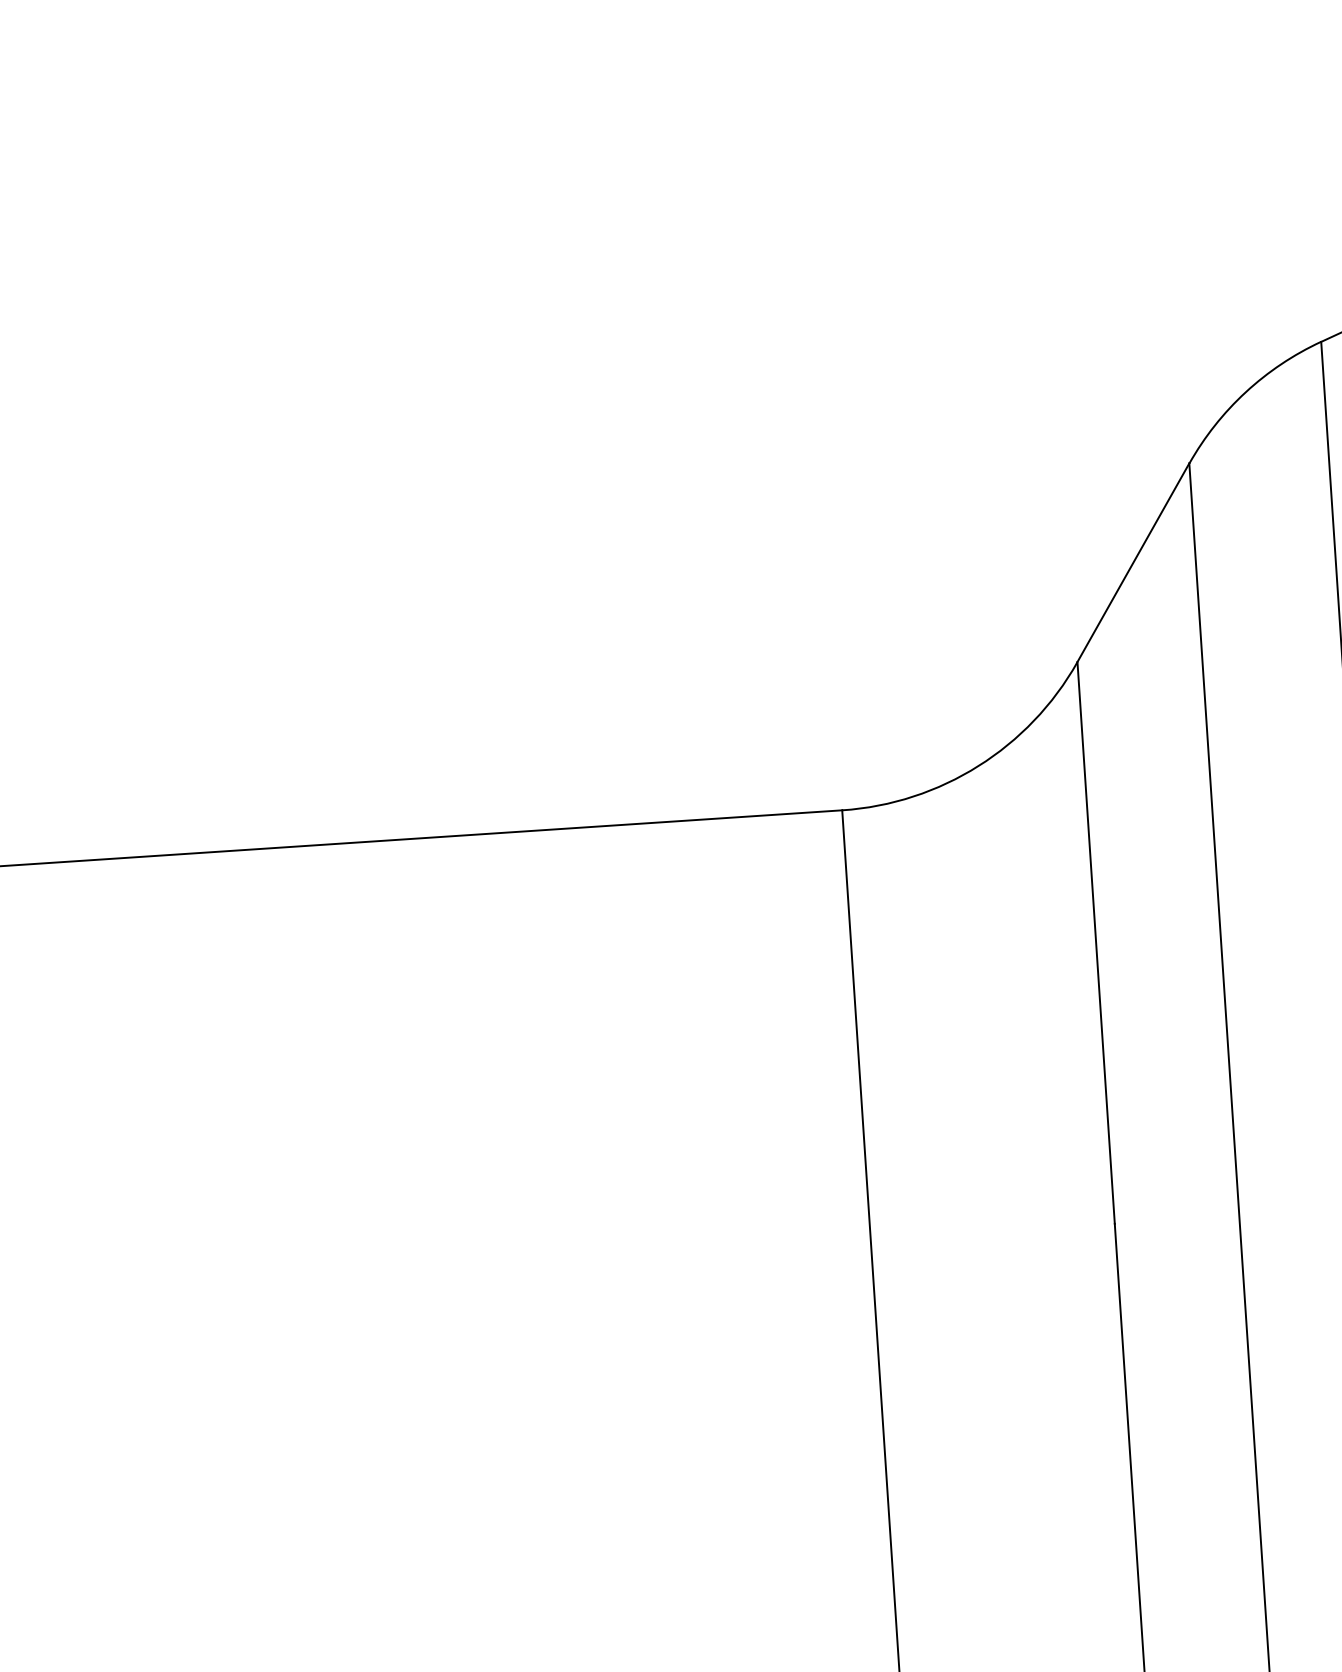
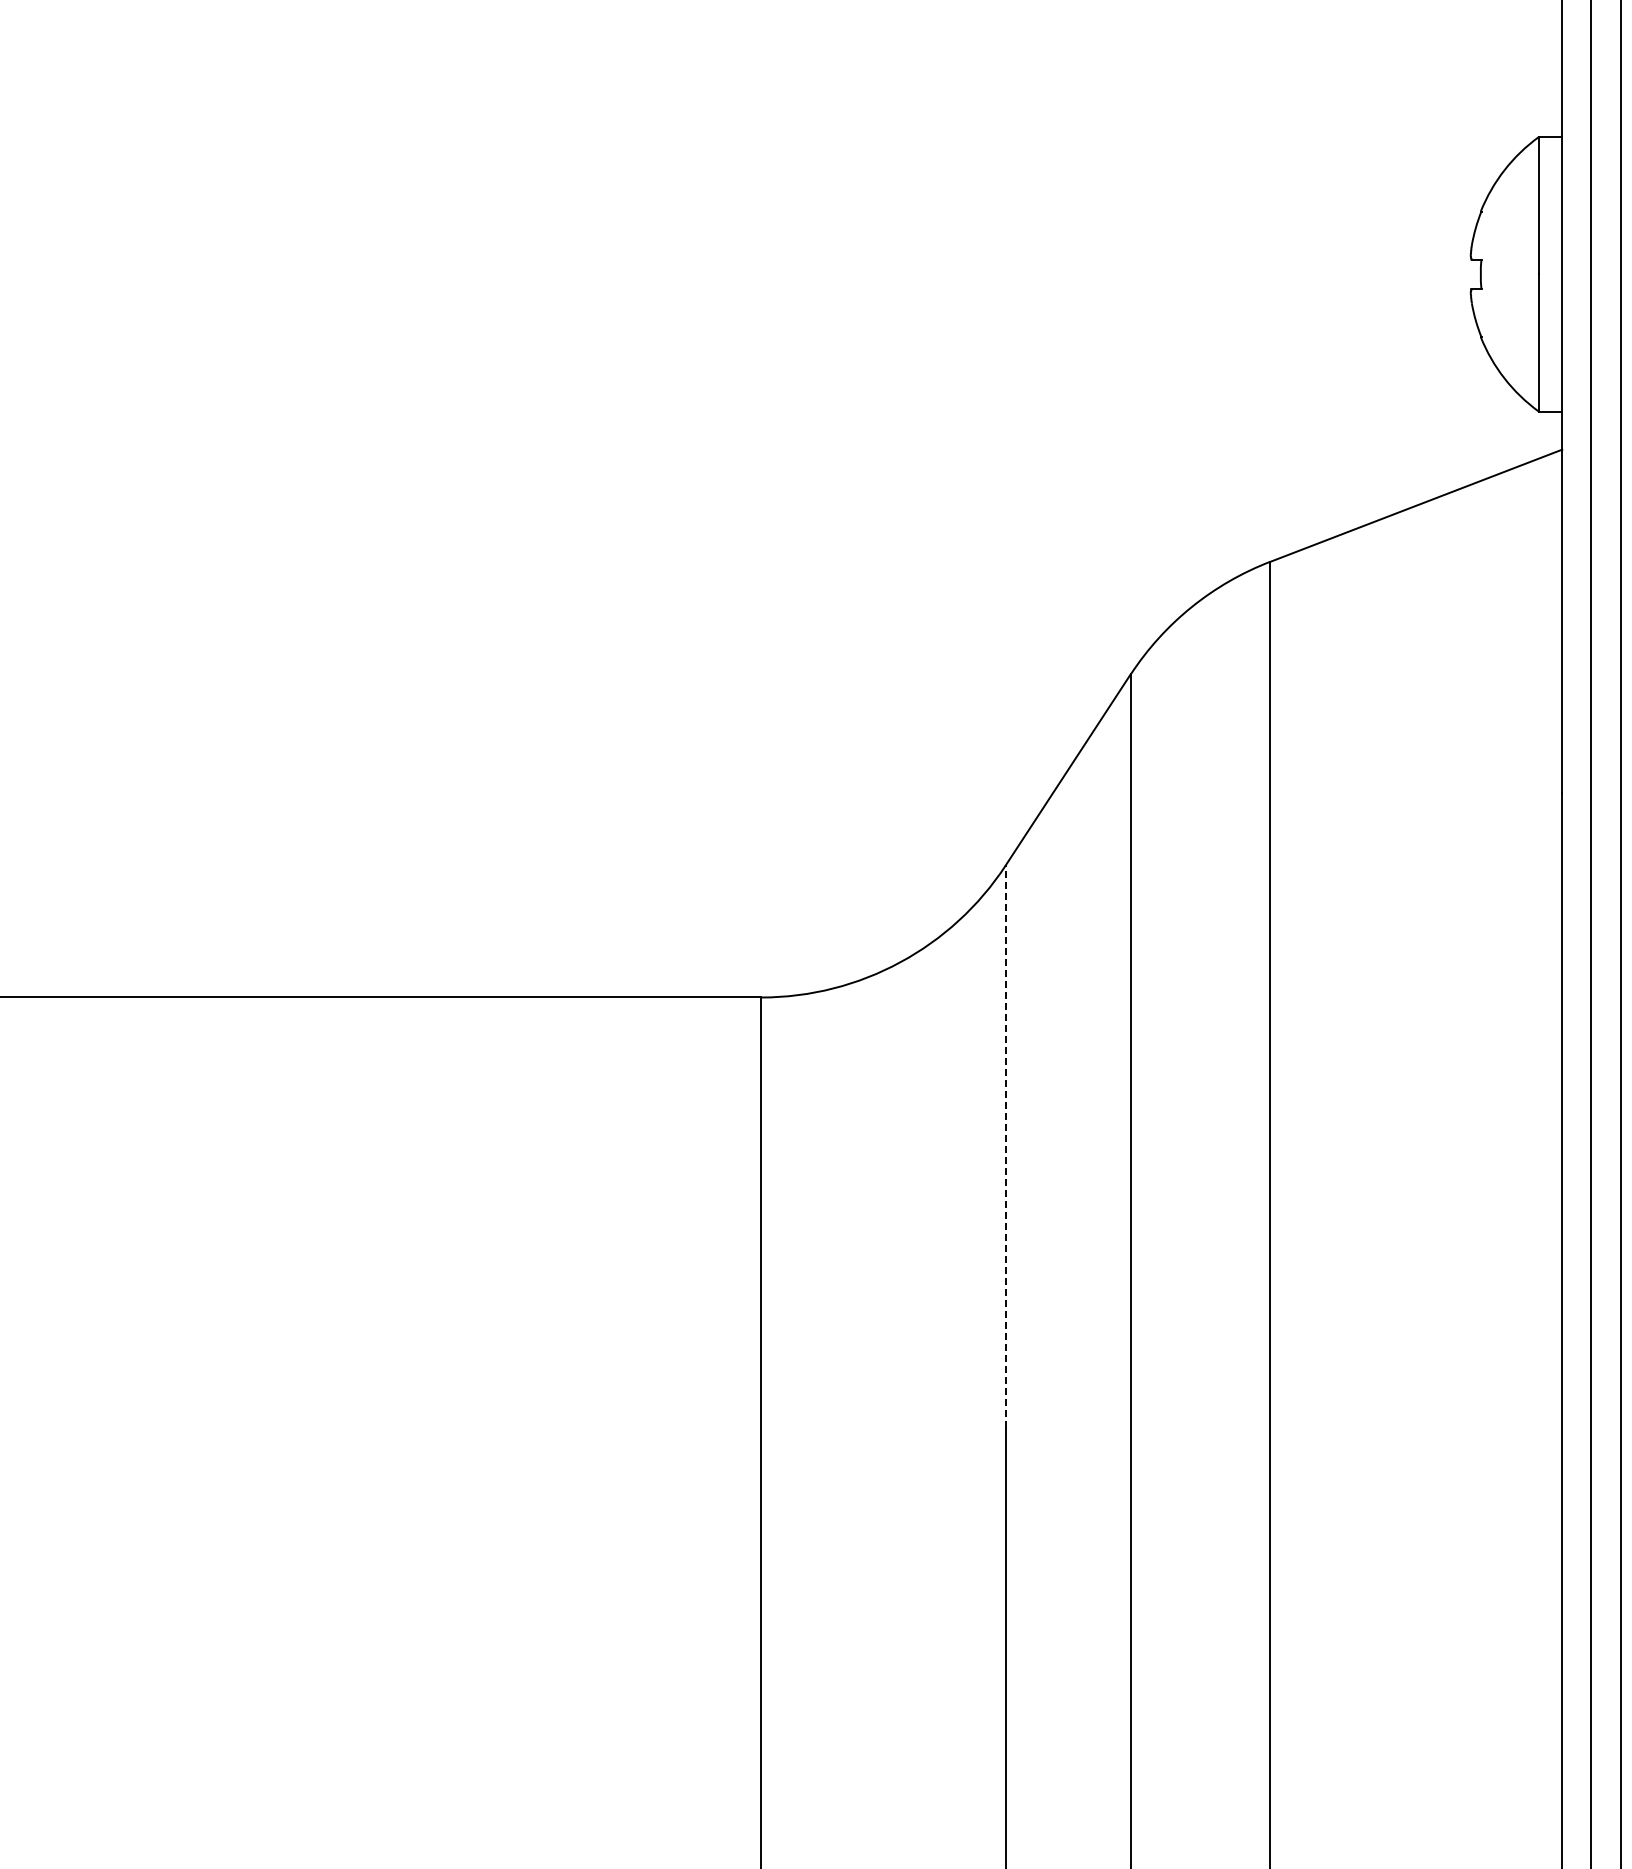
line: (1095, 942) -> (1005, 1146), solid -> dashed

